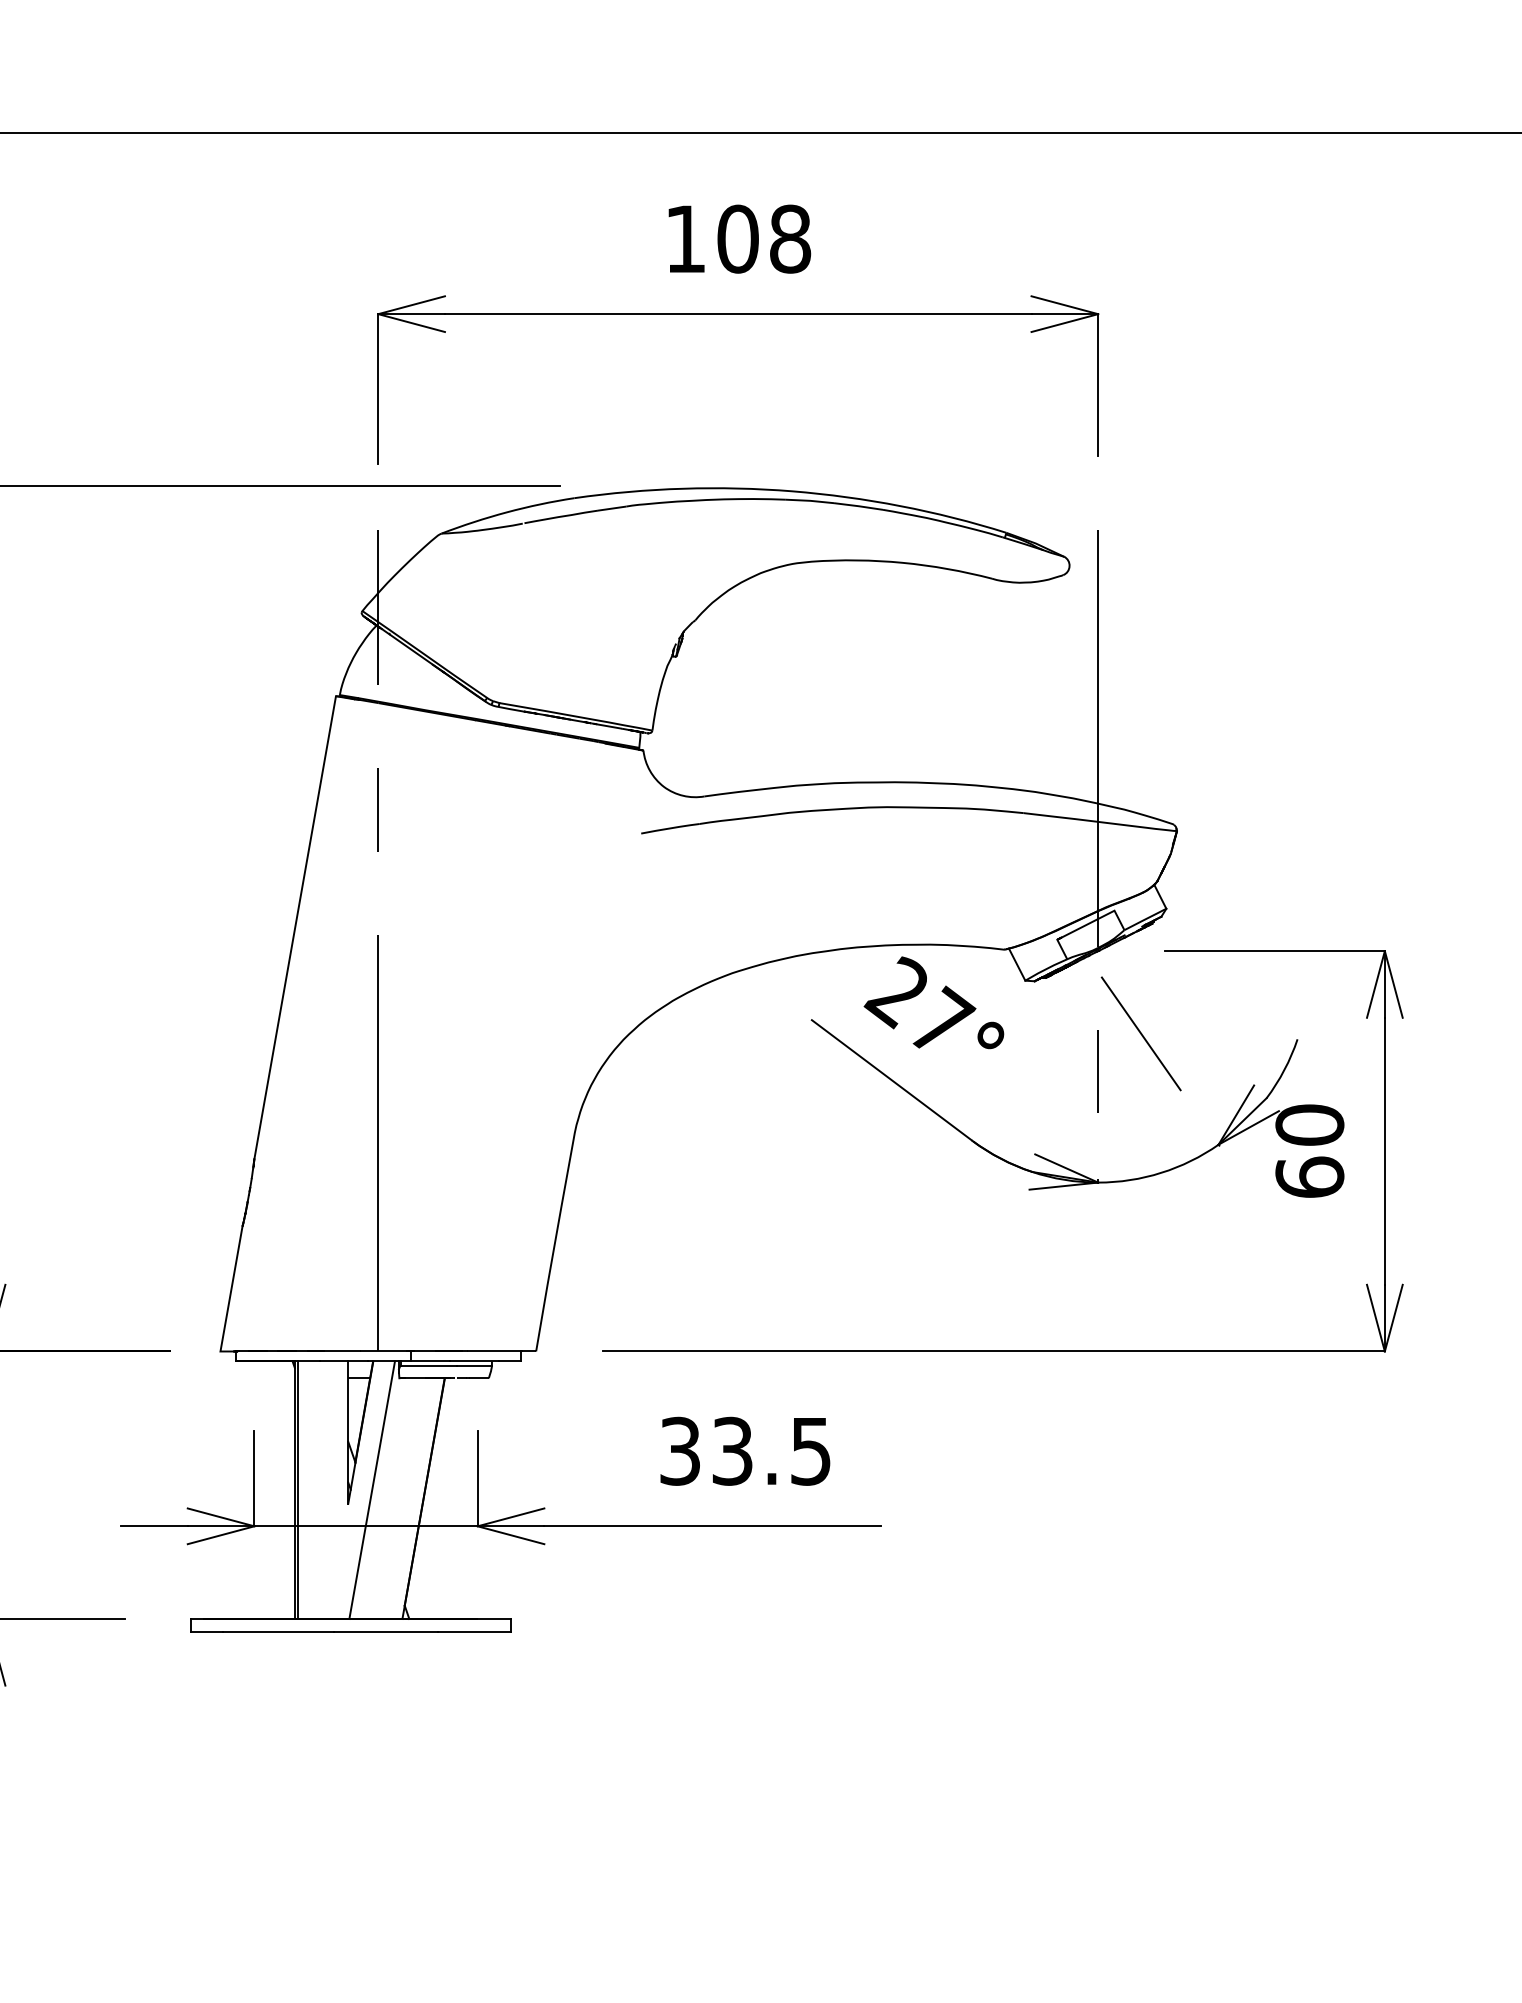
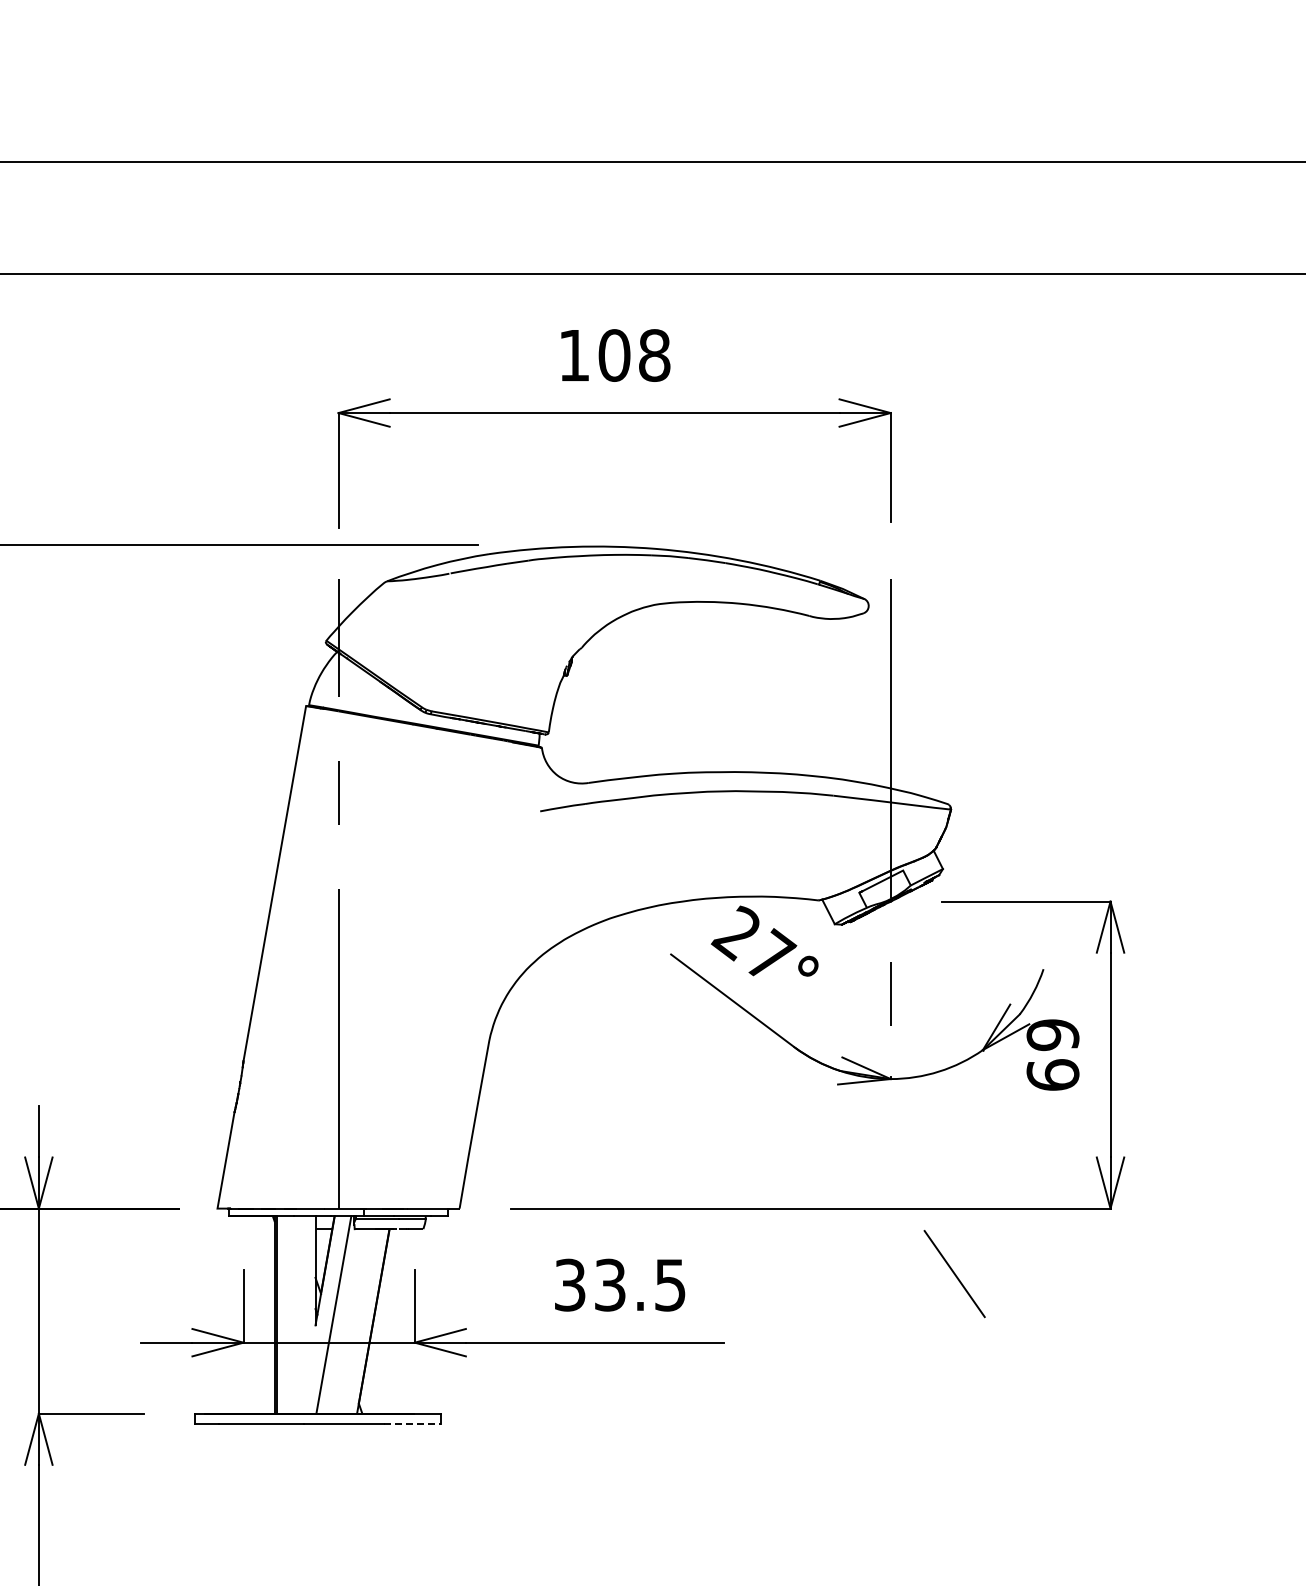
line: (1140, 1034) -> (954, 1274), moved
text: (1309, 1125) -> (1052, 1035), 60 -> 69
line: (474, 1631) -> (412, 1423), solid -> dashed

